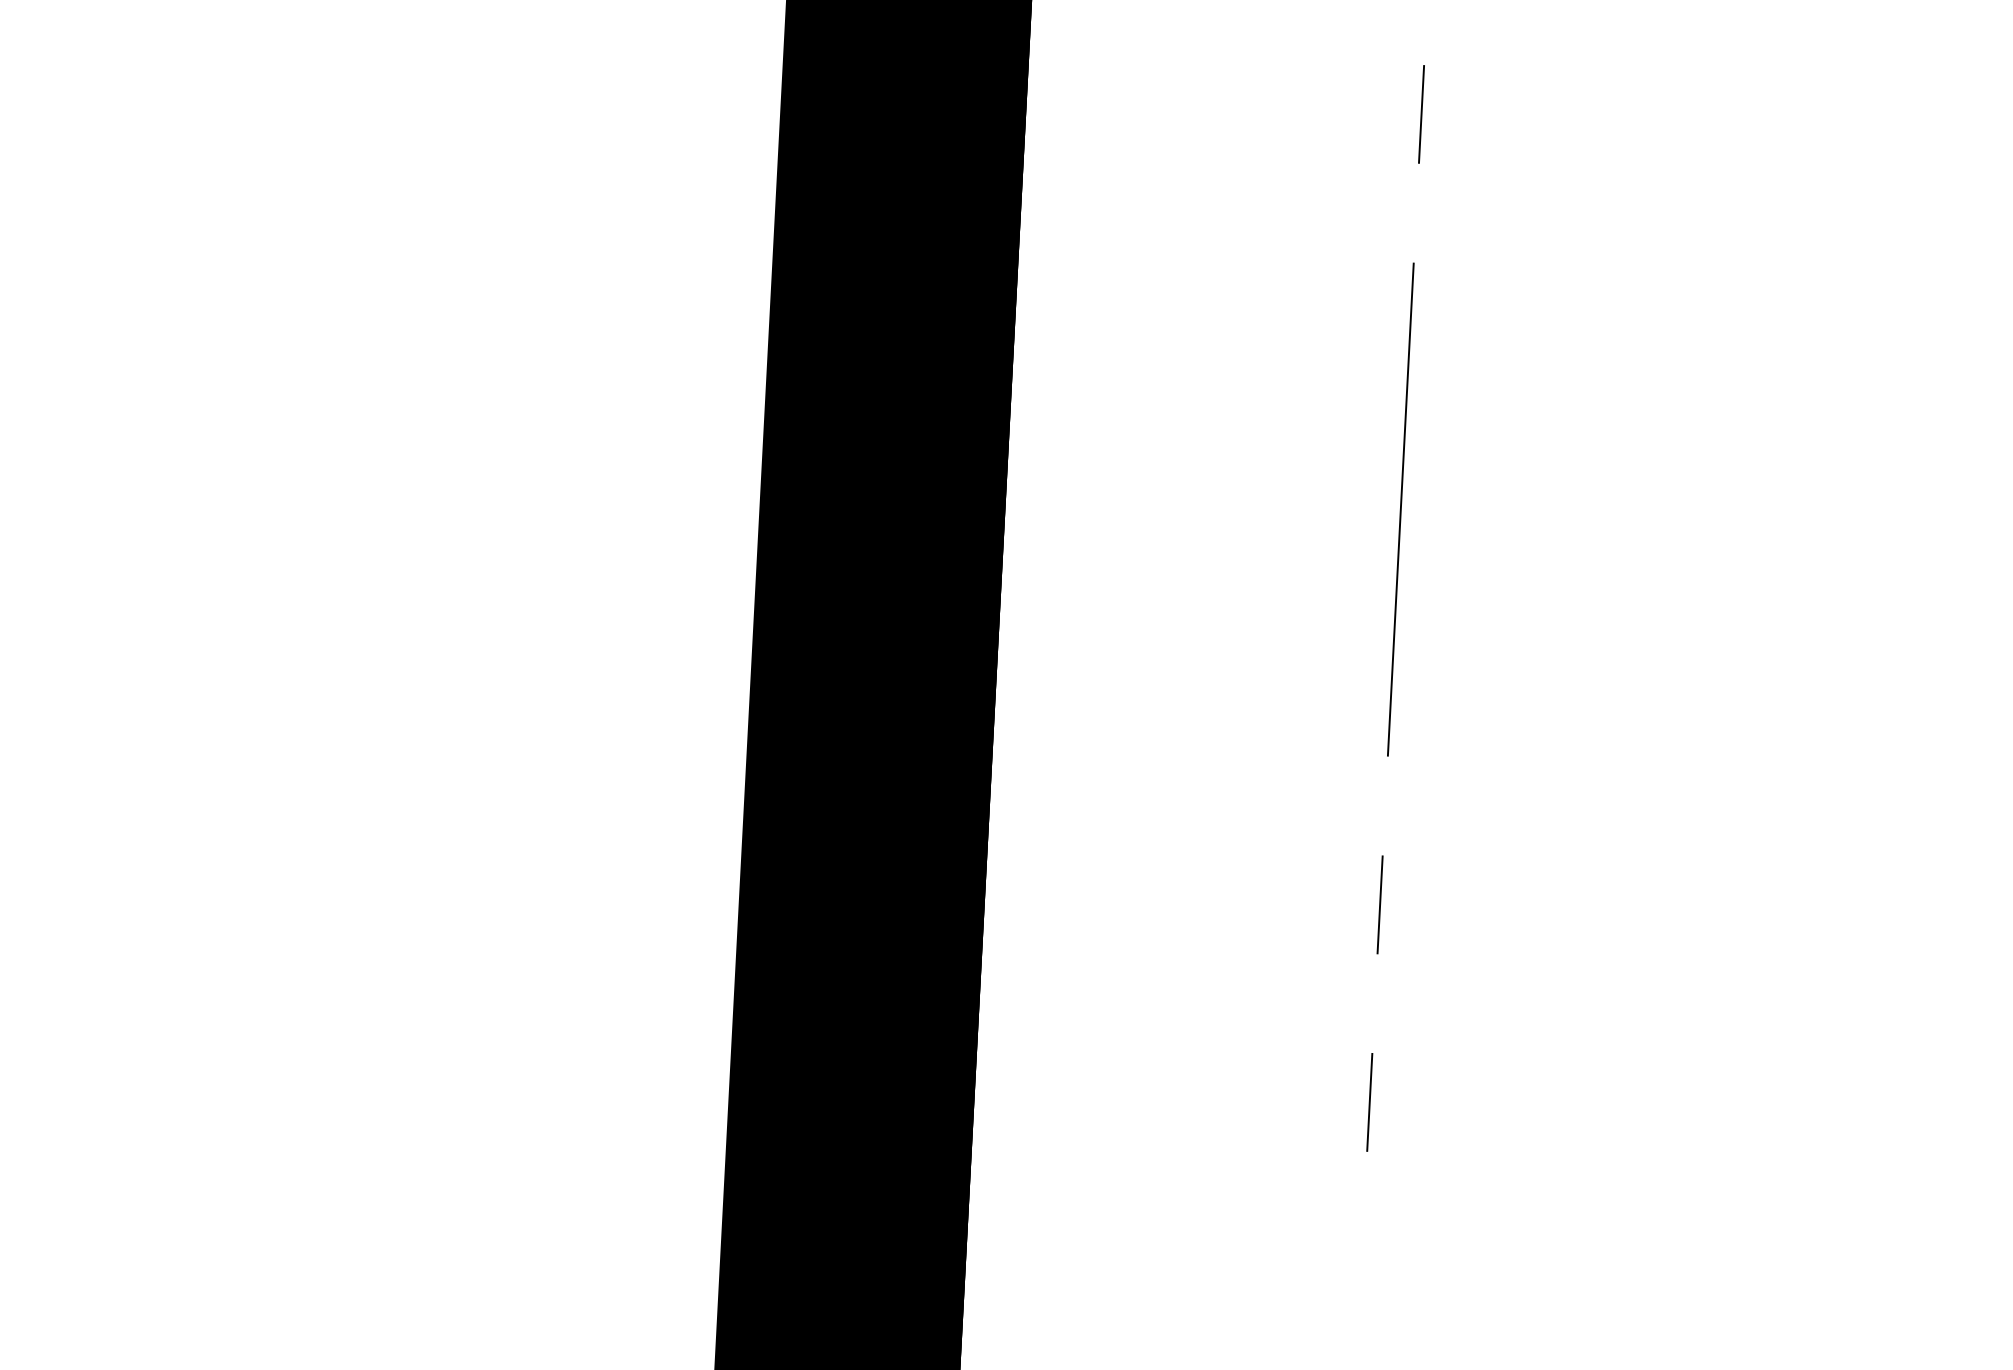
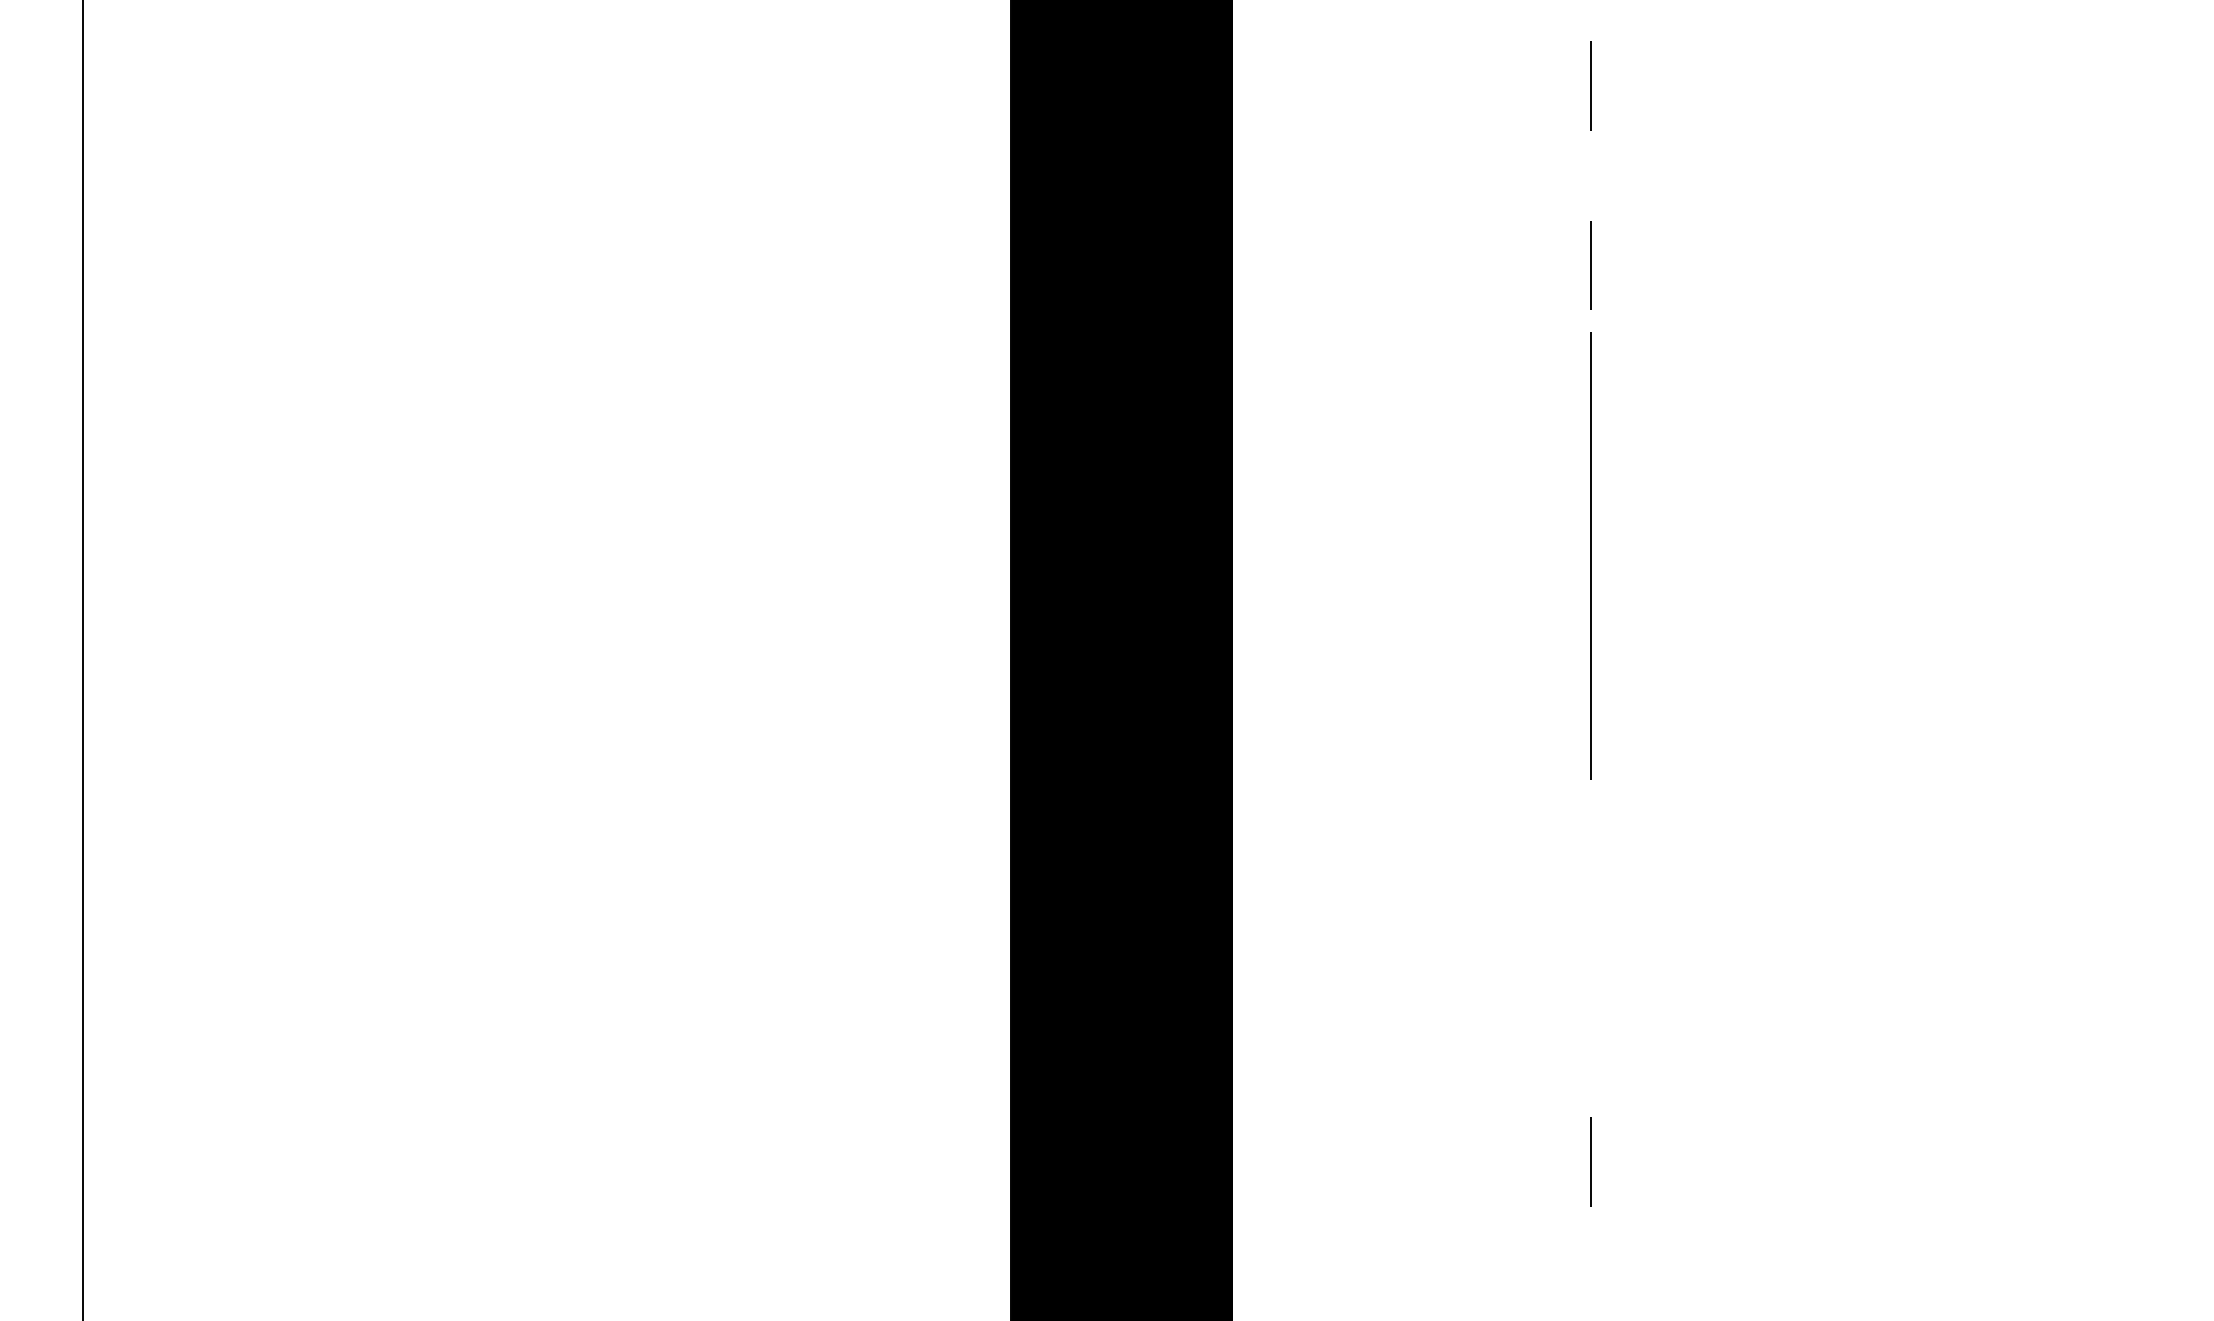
line: (1400, 508) -> (1590, 555), moved
line: (1379, 904) -> (1590, 982), removed

